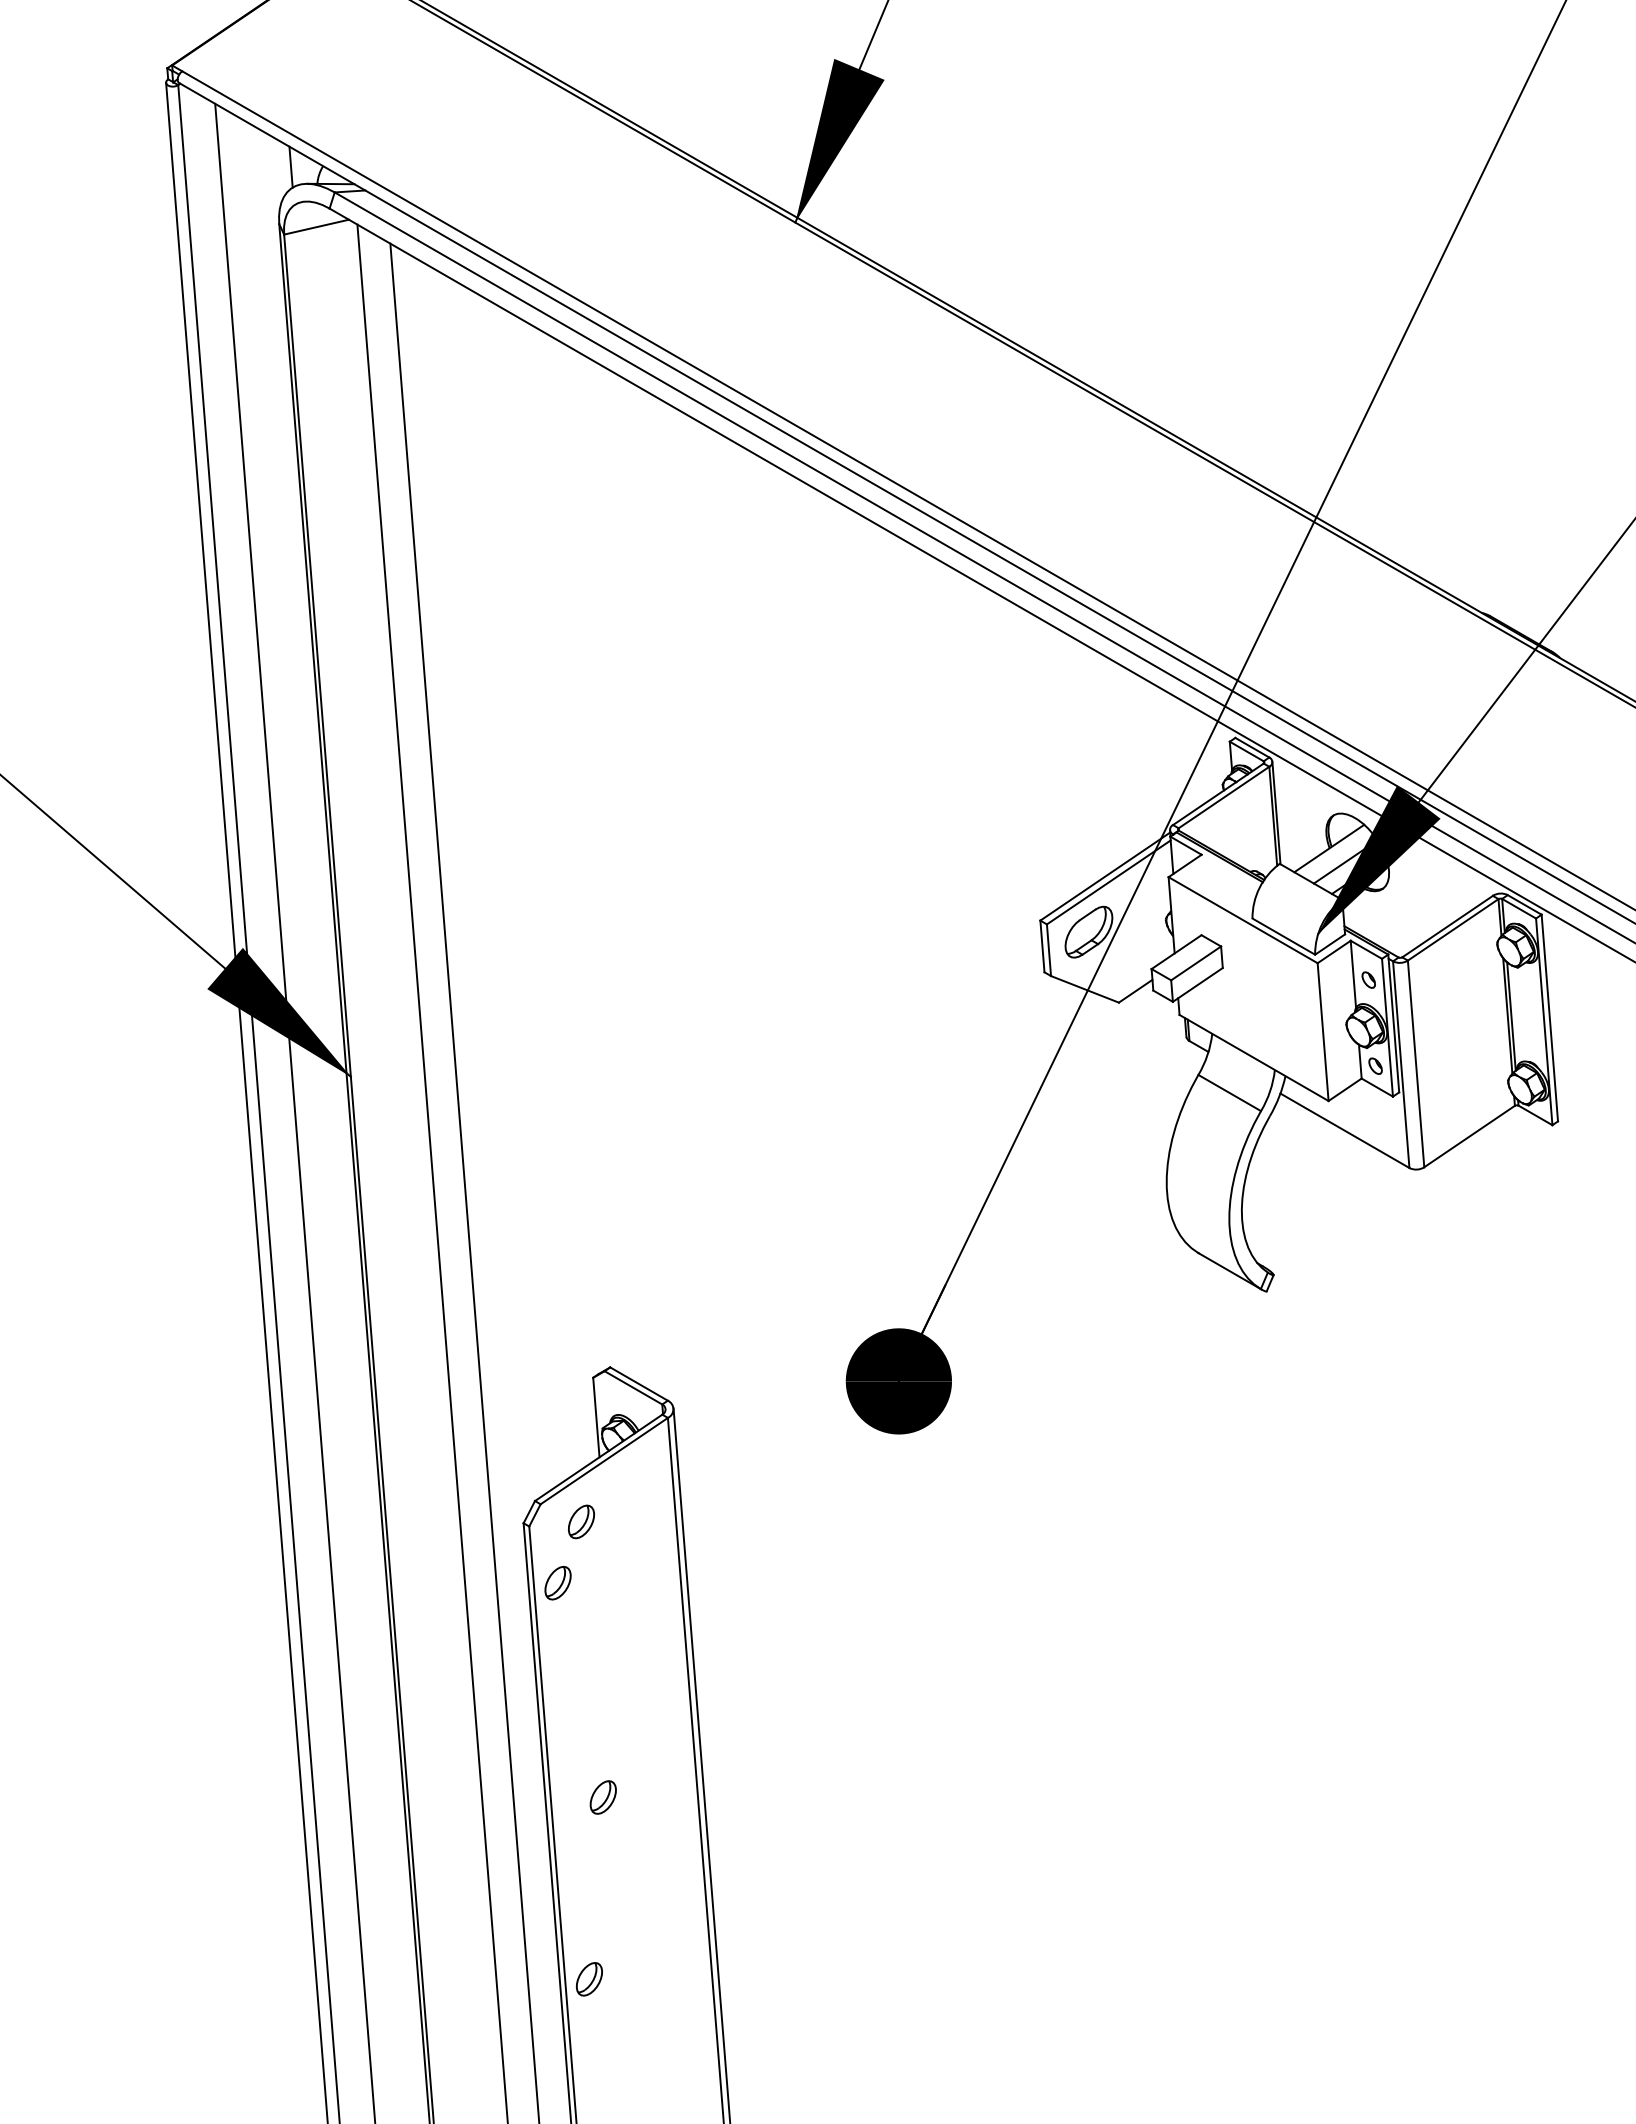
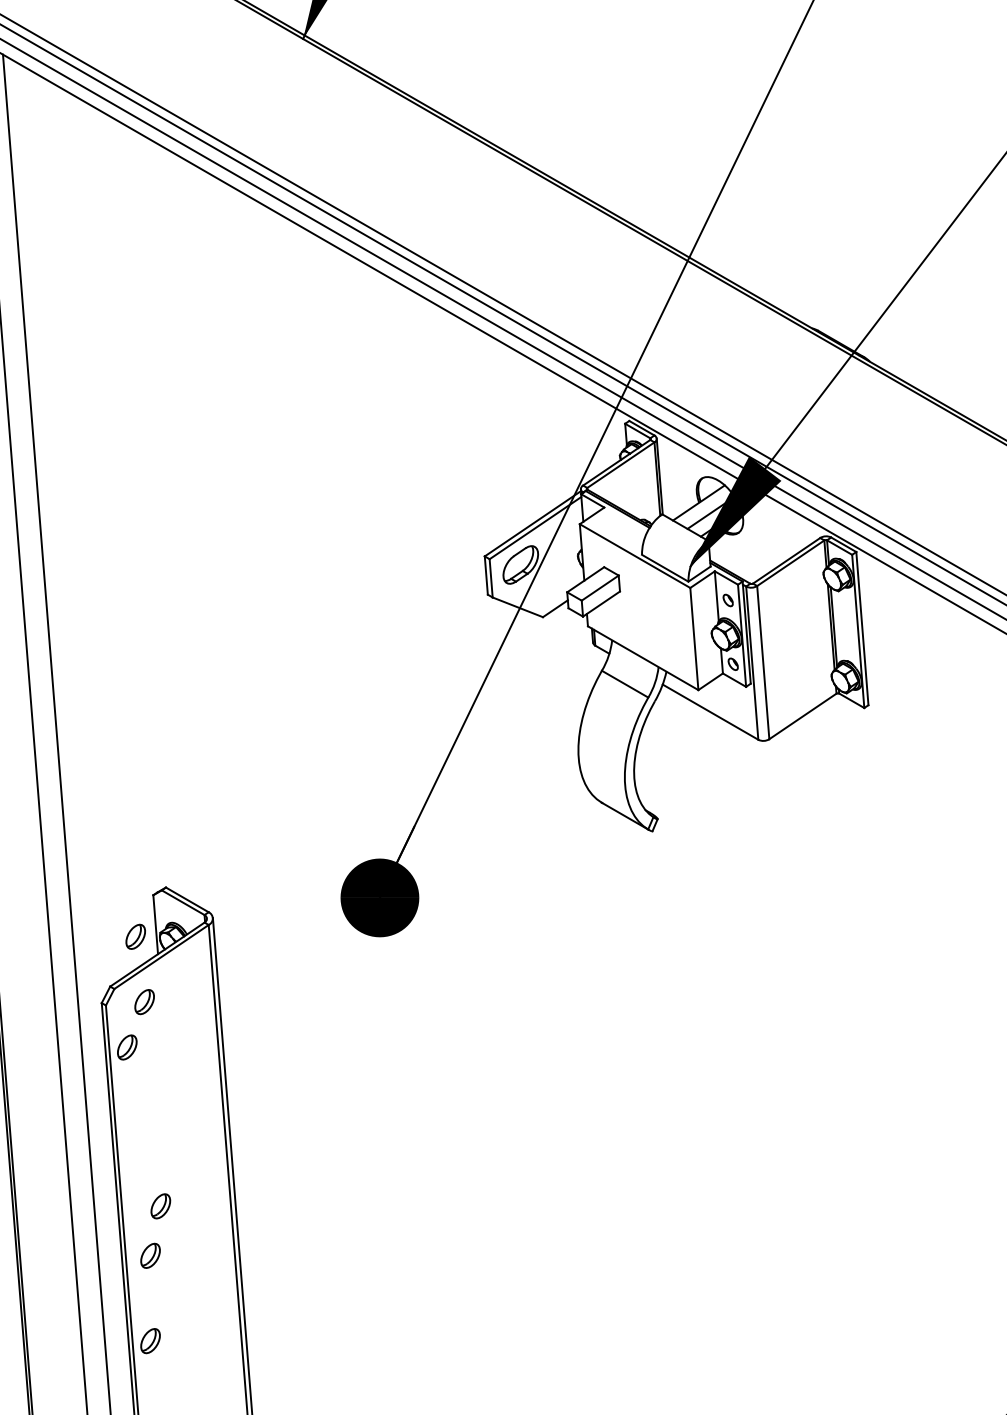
part: (569, 1433) -> (135, 936), added
part: (588, 1864) -> (149, 1256), added

